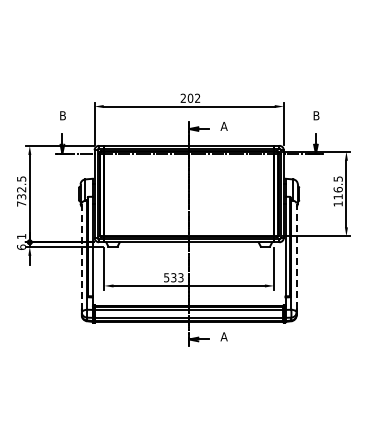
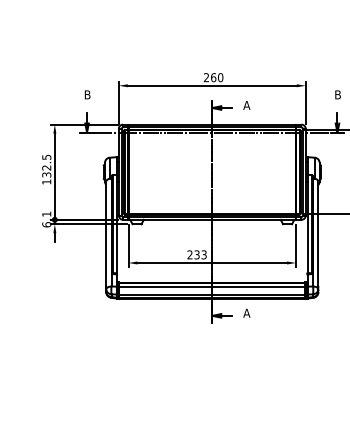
text: (194, 97) -> (217, 76), 202 -> 260
text: (21, 203) -> (46, 181), 732.5 -> 132.5
line: (81, 256) -> (105, 233), dashed -> solid
line: (296, 256) -> (318, 233), dashed -> solid
text: (166, 277) -> (189, 254), 533 -> 233

